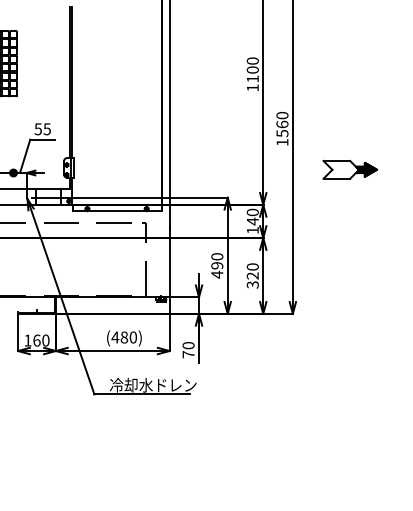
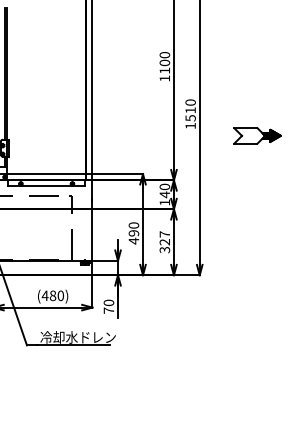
text: (282, 124) -> (190, 110), 1560 -> 1510
part: (349, 169) -> (256, 135), moved
text: (252, 266) -> (164, 233), 320 -> 327

